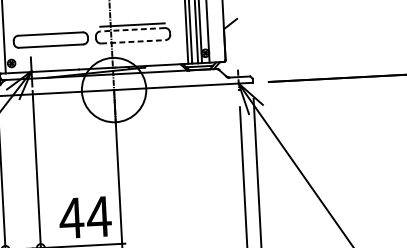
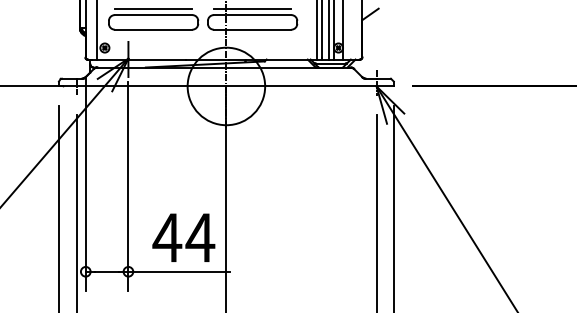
line: (50, 29) -> (153, 9), added
line: (132, 30) -> (252, 15), dashed -> solid
line: (133, 41) -> (252, 29), dashed -> solid

